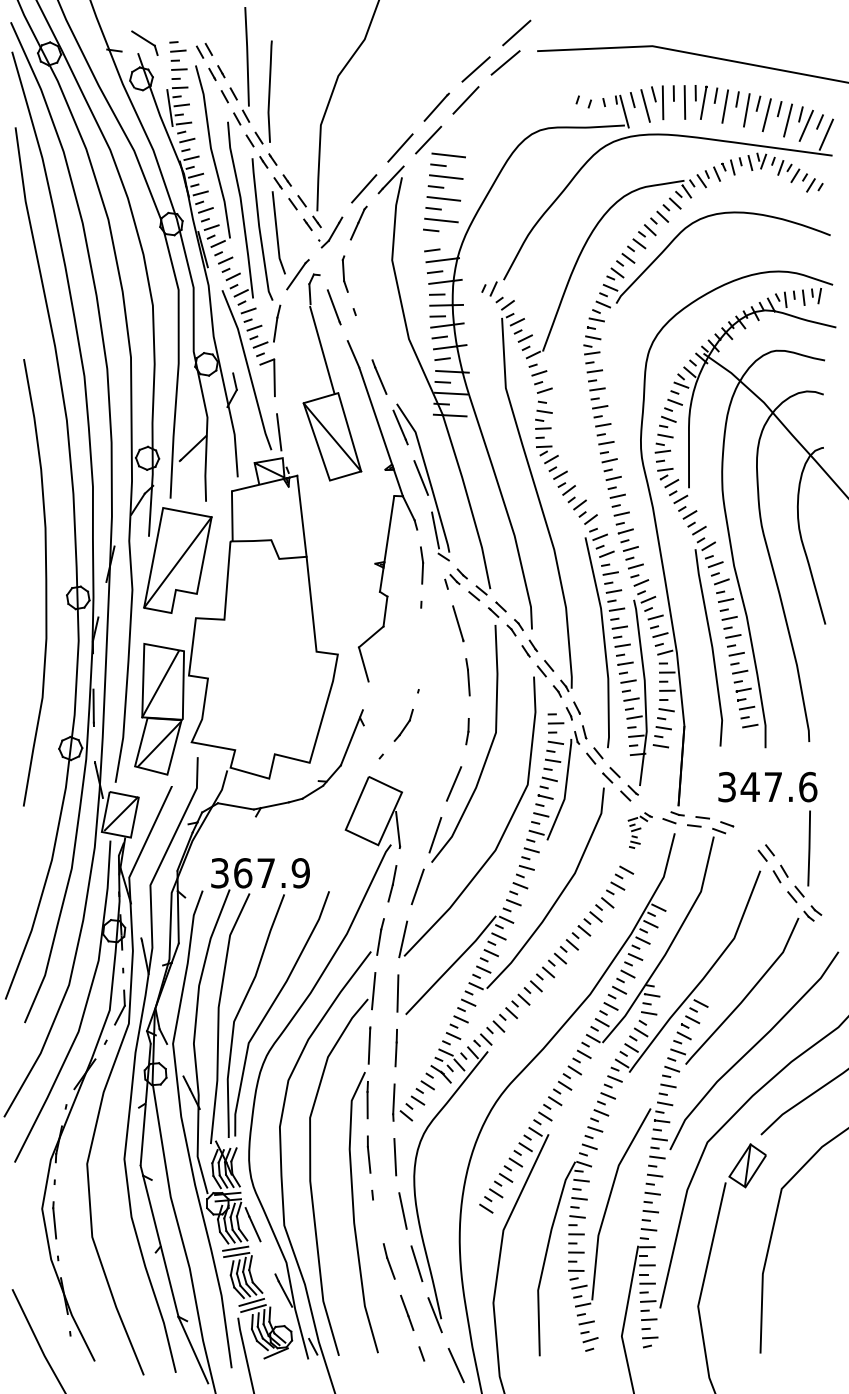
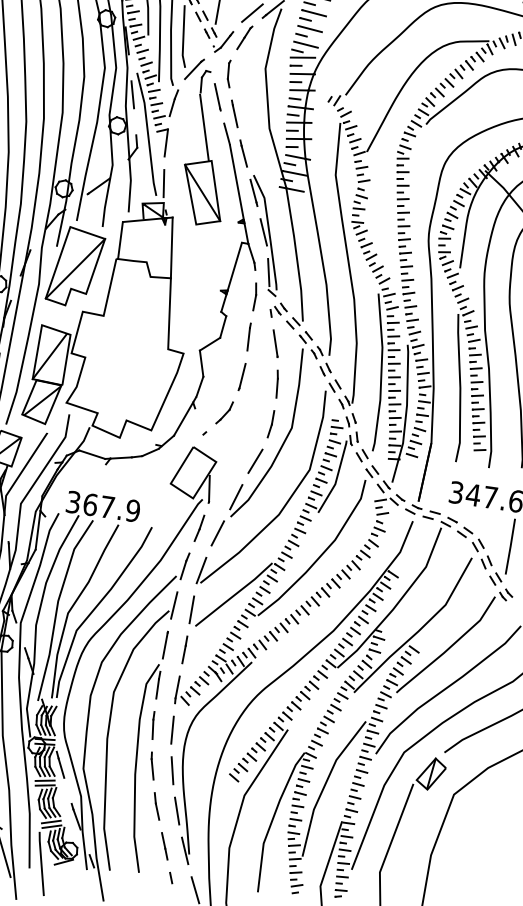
line: (439, 238) -> (302, 57), added
line: (220, 319) -> (132, 94), added
line: (360, 329) -> (234, 116), added
line: (421, 622) -> (248, 338), added
line: (420, 673) -> (242, 376), added
line: (365, 695) -> (199, 386), added
part: (467, 731) -> (270, 424), size x1.43
part: (640, 830) -> (387, 515), size x1.67
part: (745, 838) -> (464, 532), added
line: (376, 1212) -> (152, 768), added

